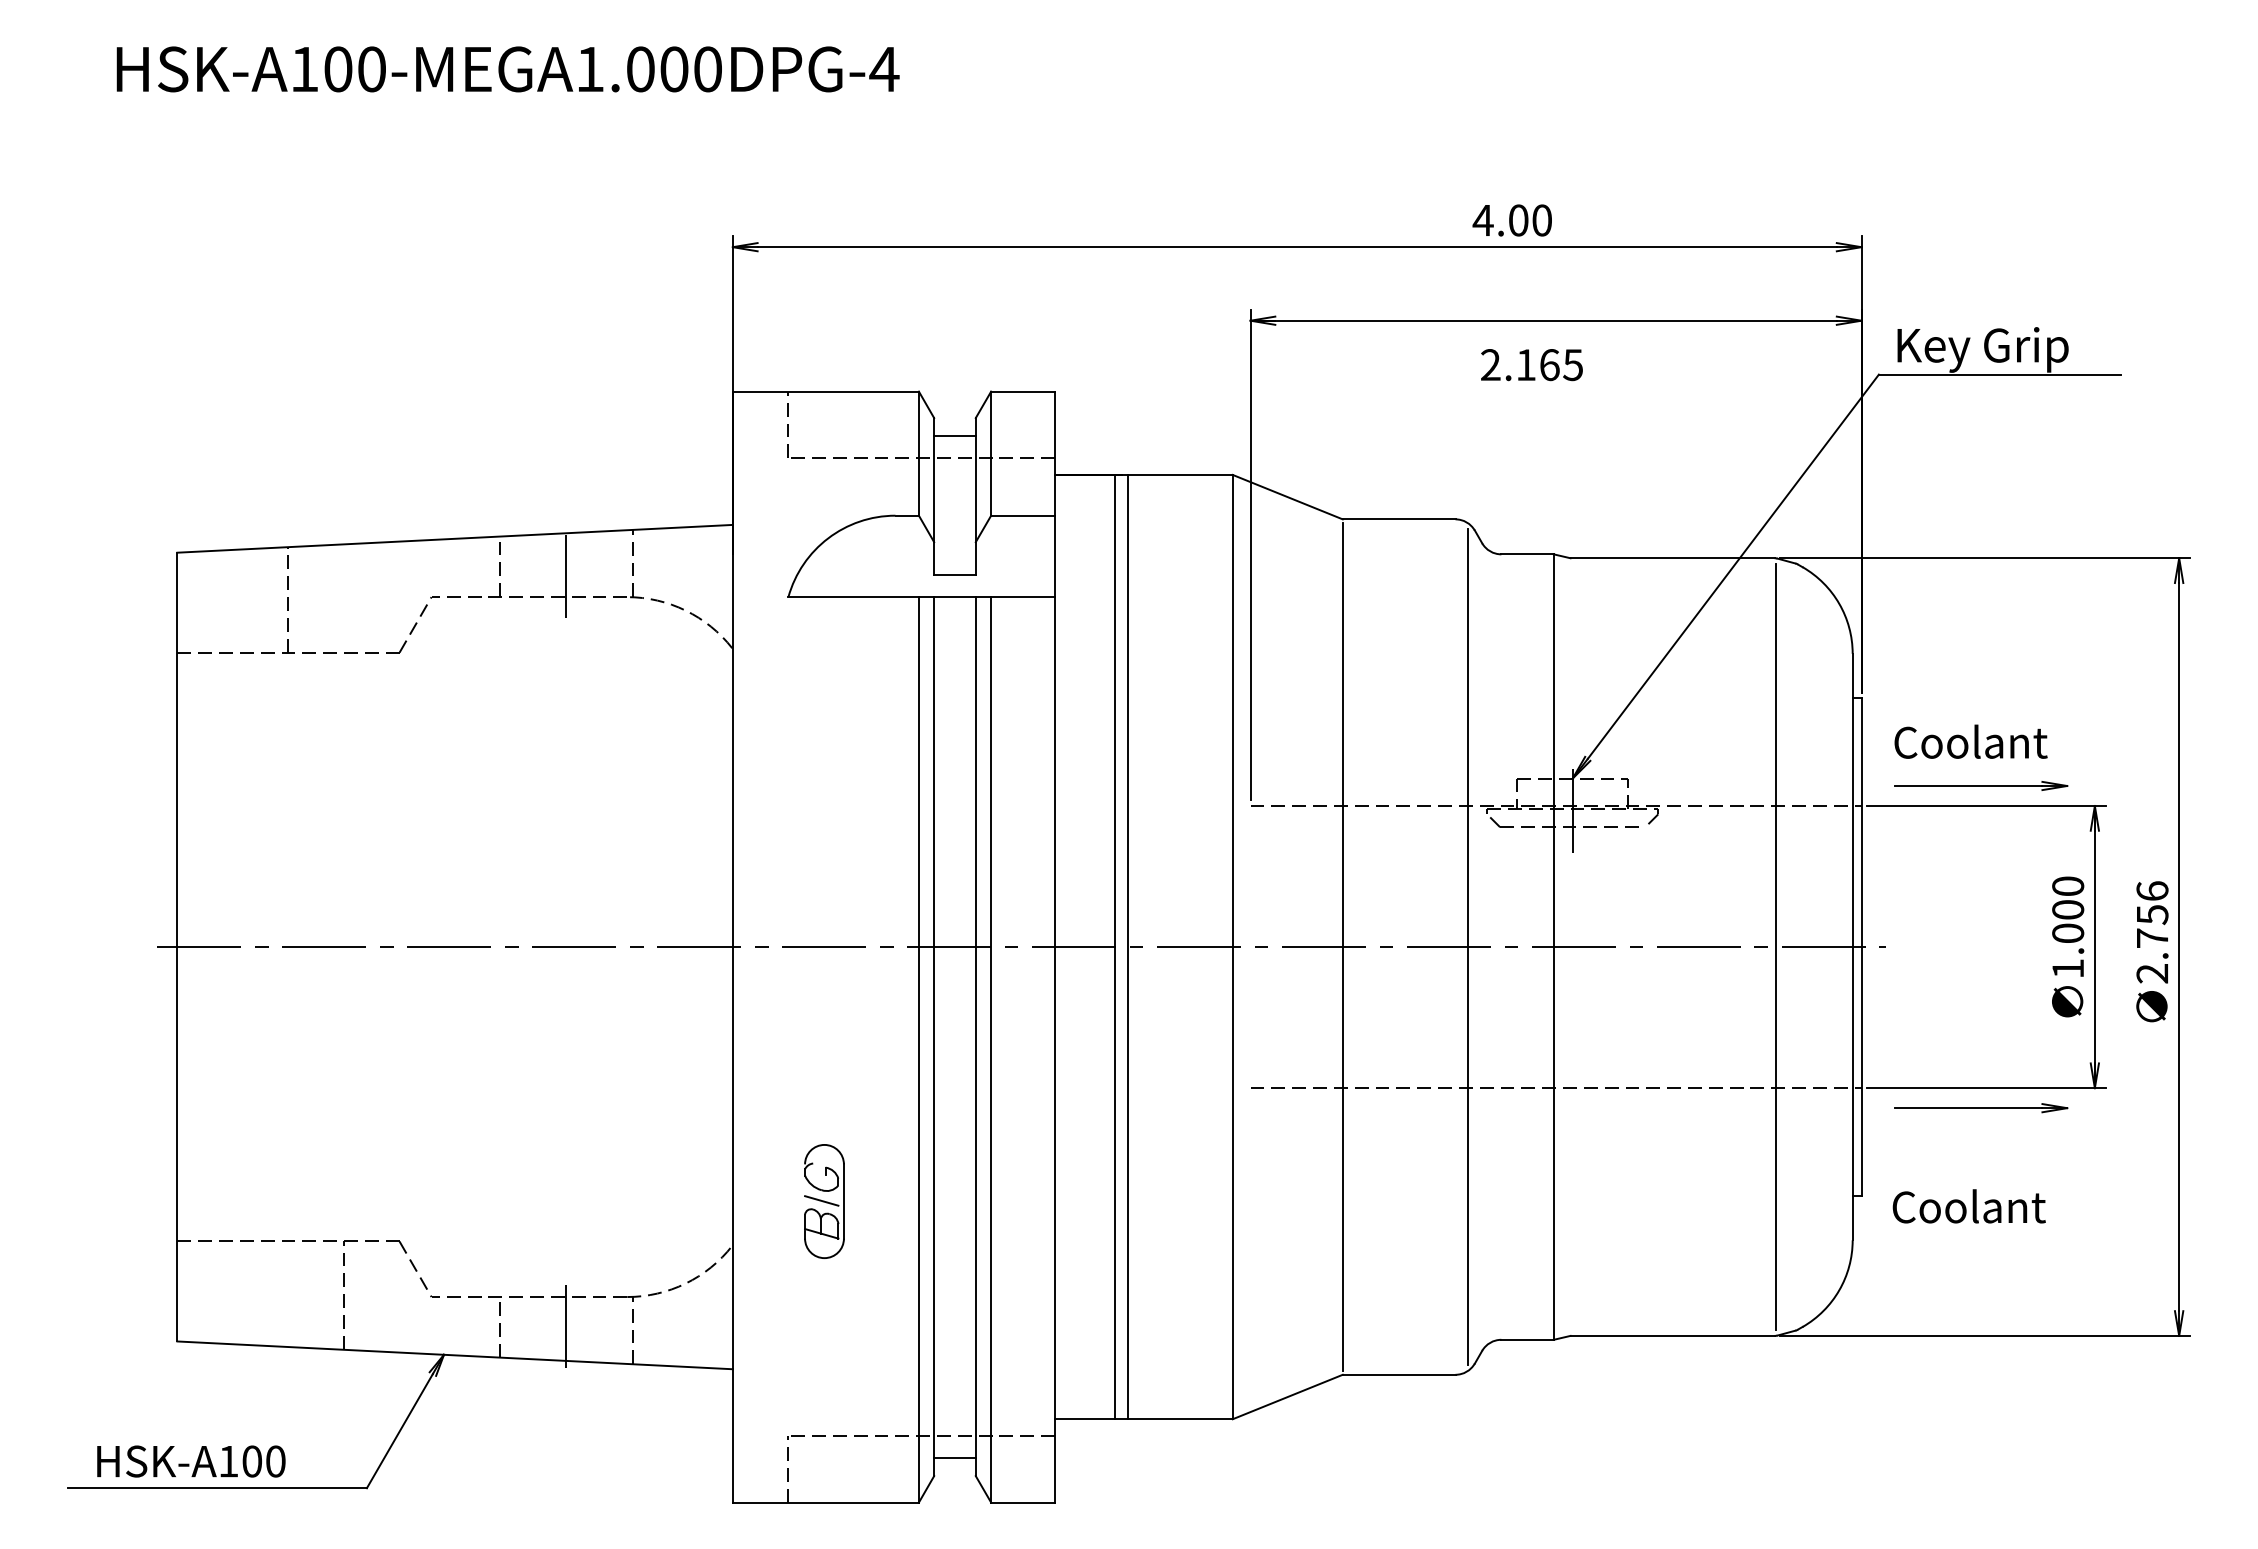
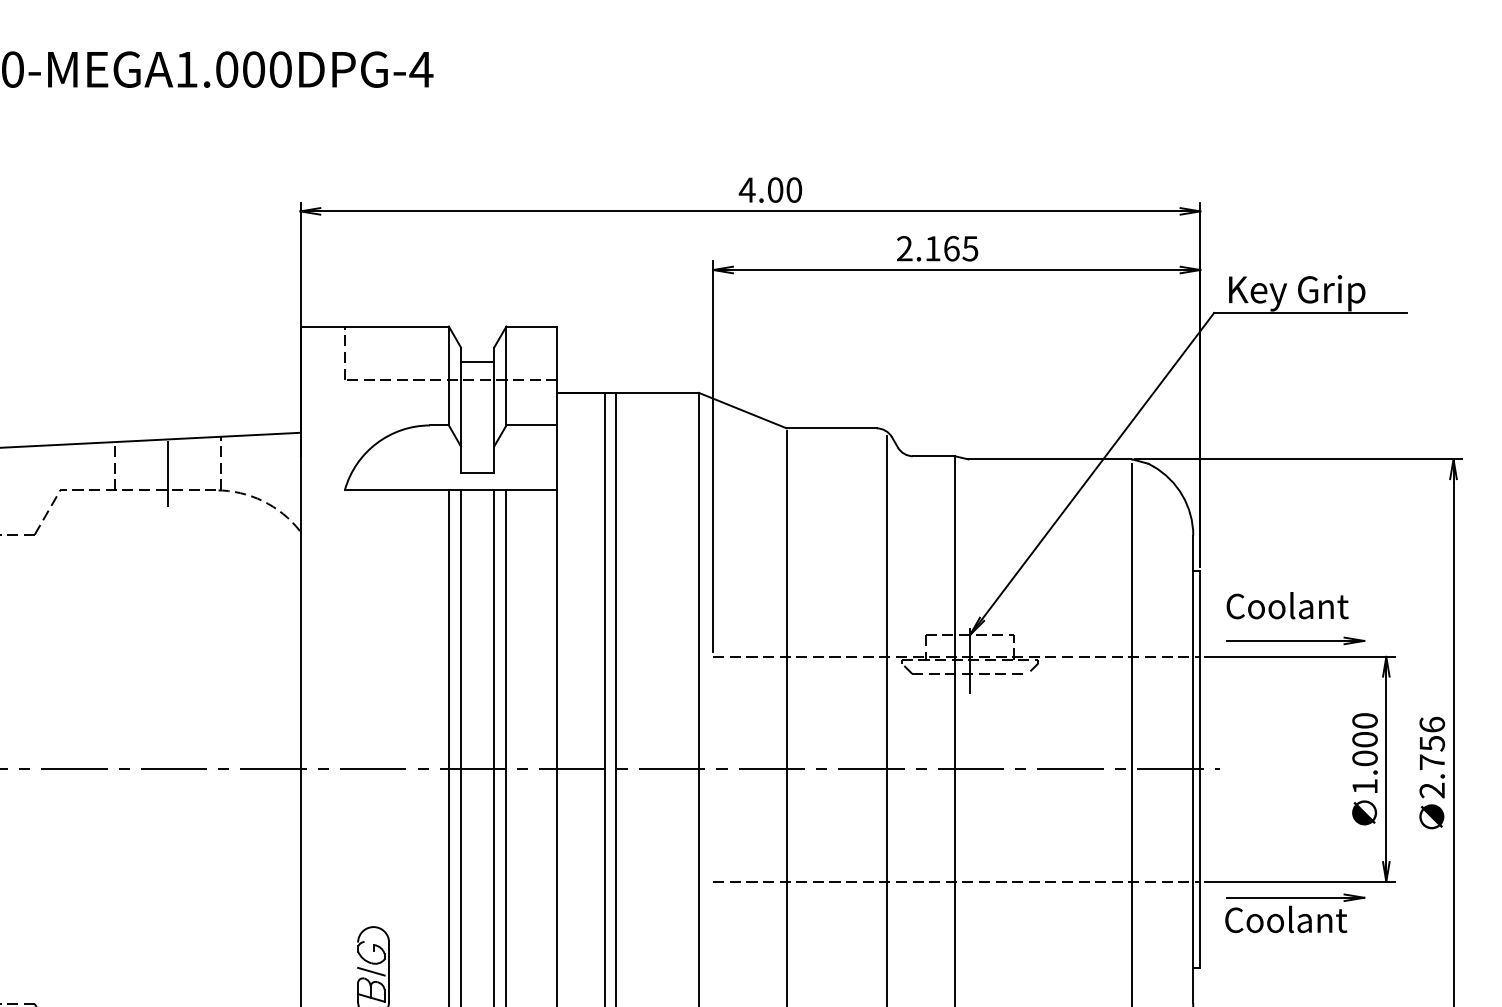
text: (1511, 220) -> (769, 190), moved
text: (1531, 365) -> (937, 249), moved
text: (1968, 1206) -> (1285, 919), moved

